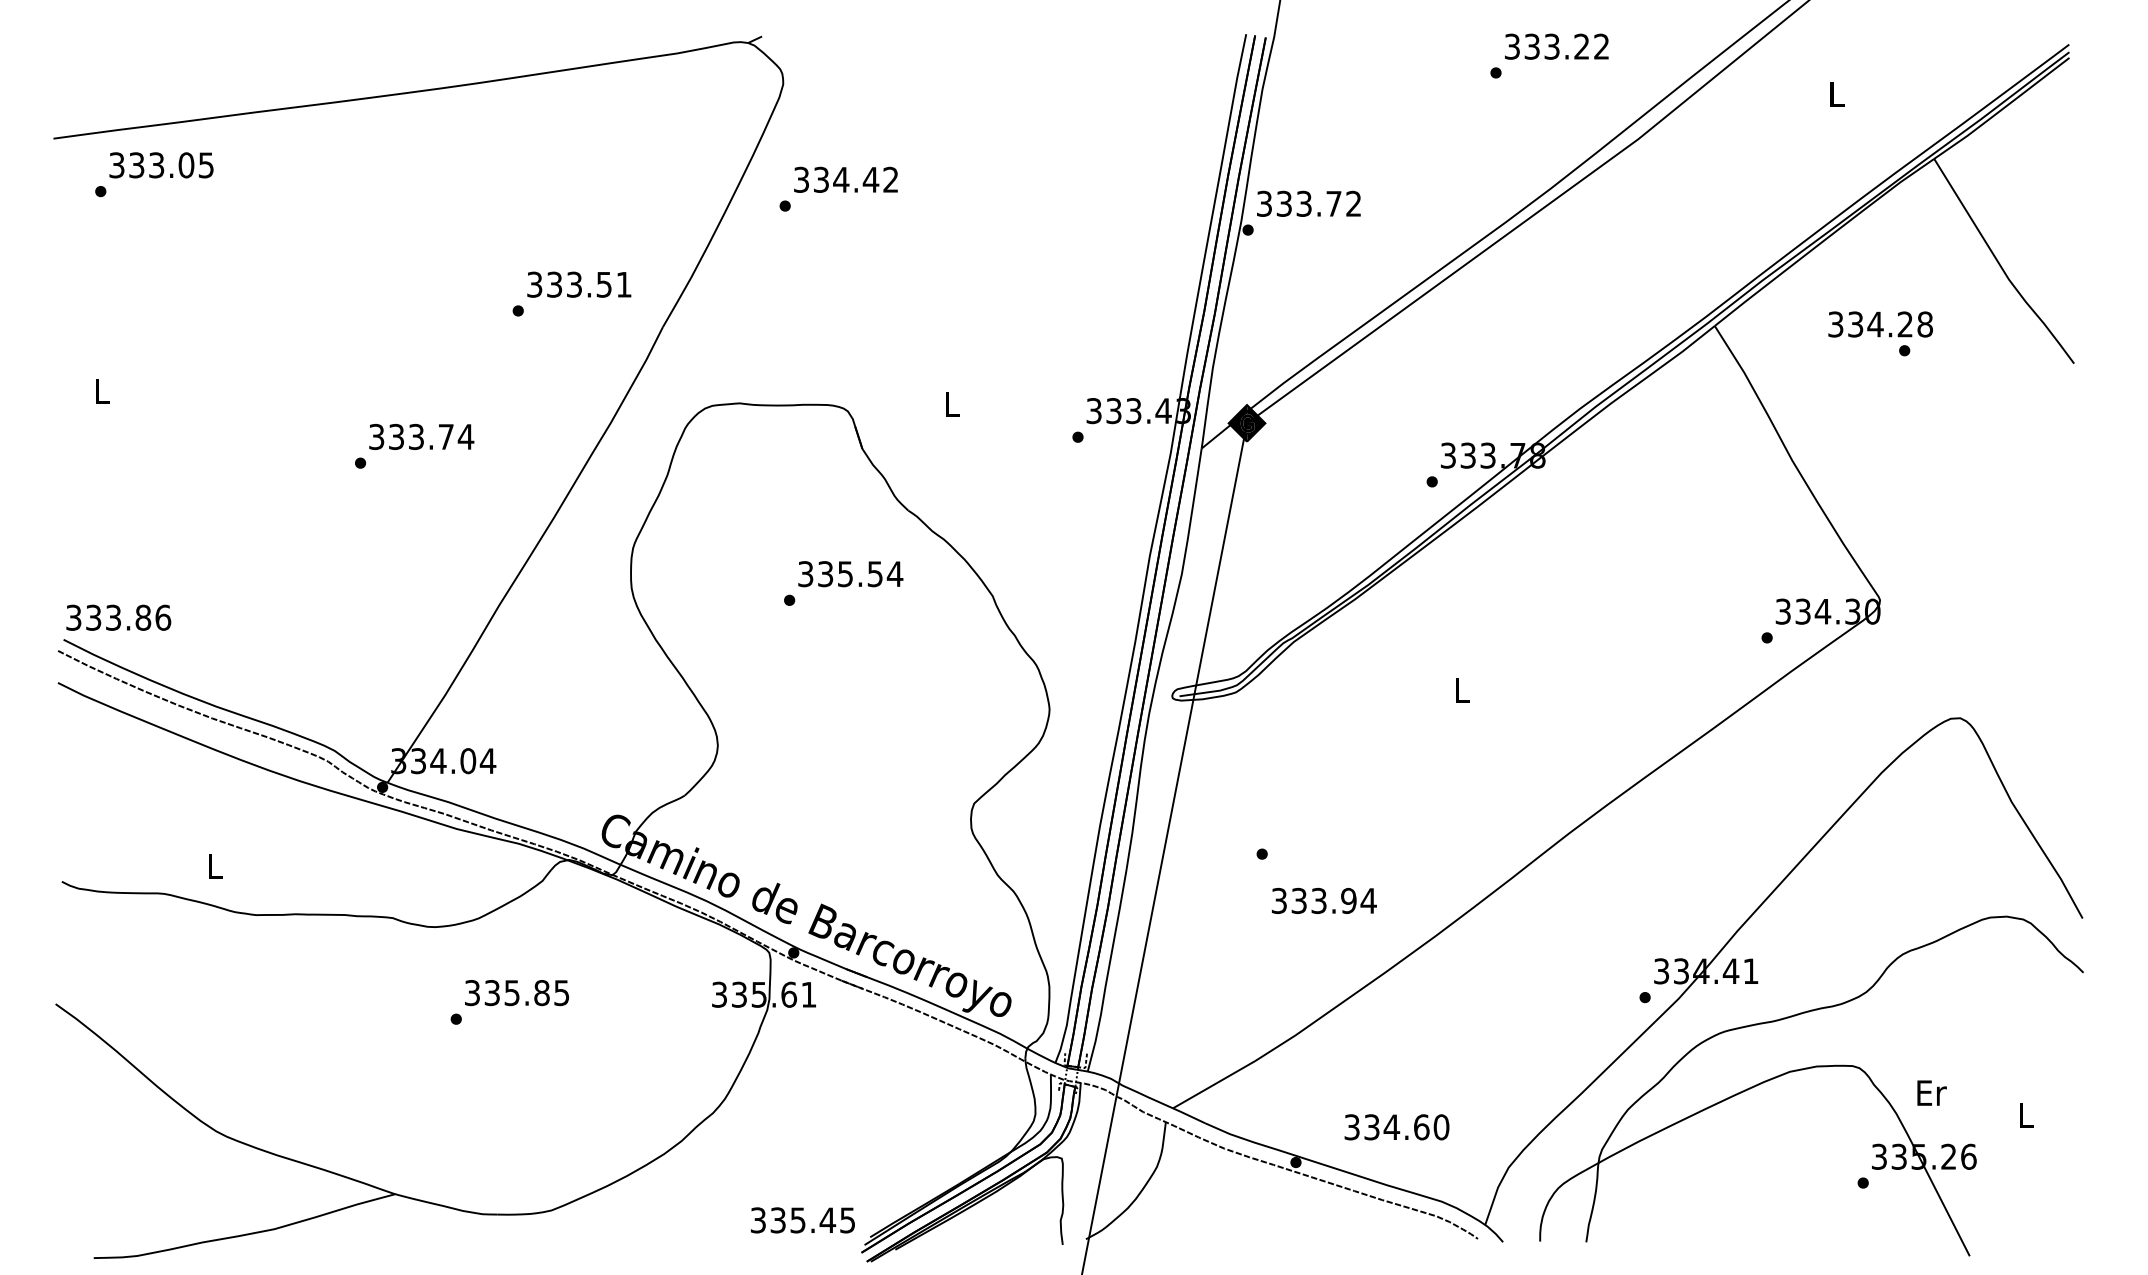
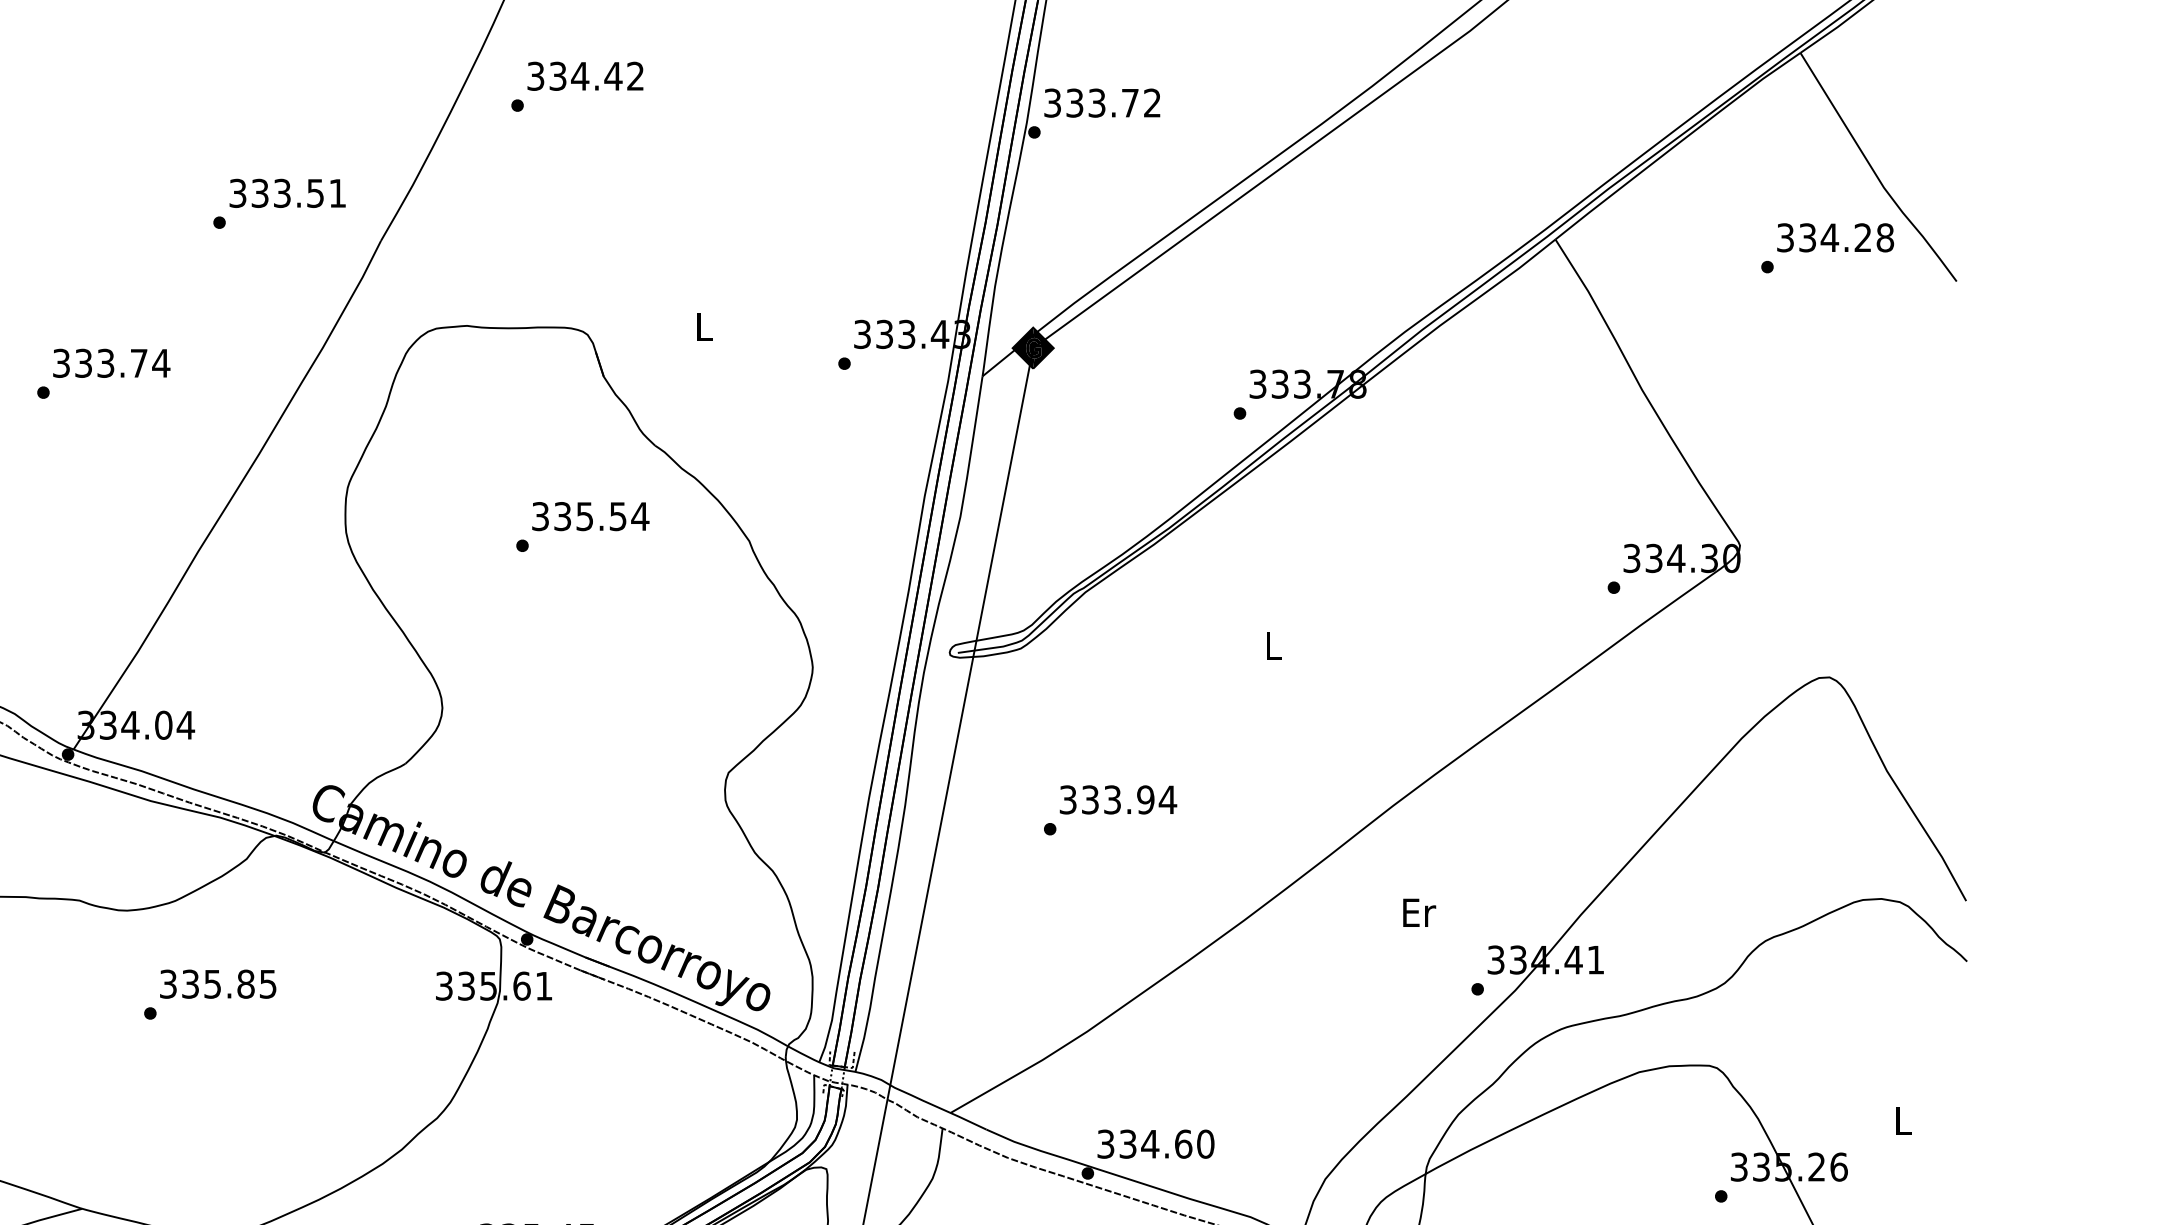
text: (1880, 324) -> (1835, 237), moved
text: (1324, 900) -> (1118, 799), moved
text: (1931, 1092) -> (1418, 912), moved
text: (1396, 1127) -> (1155, 1144), moved

